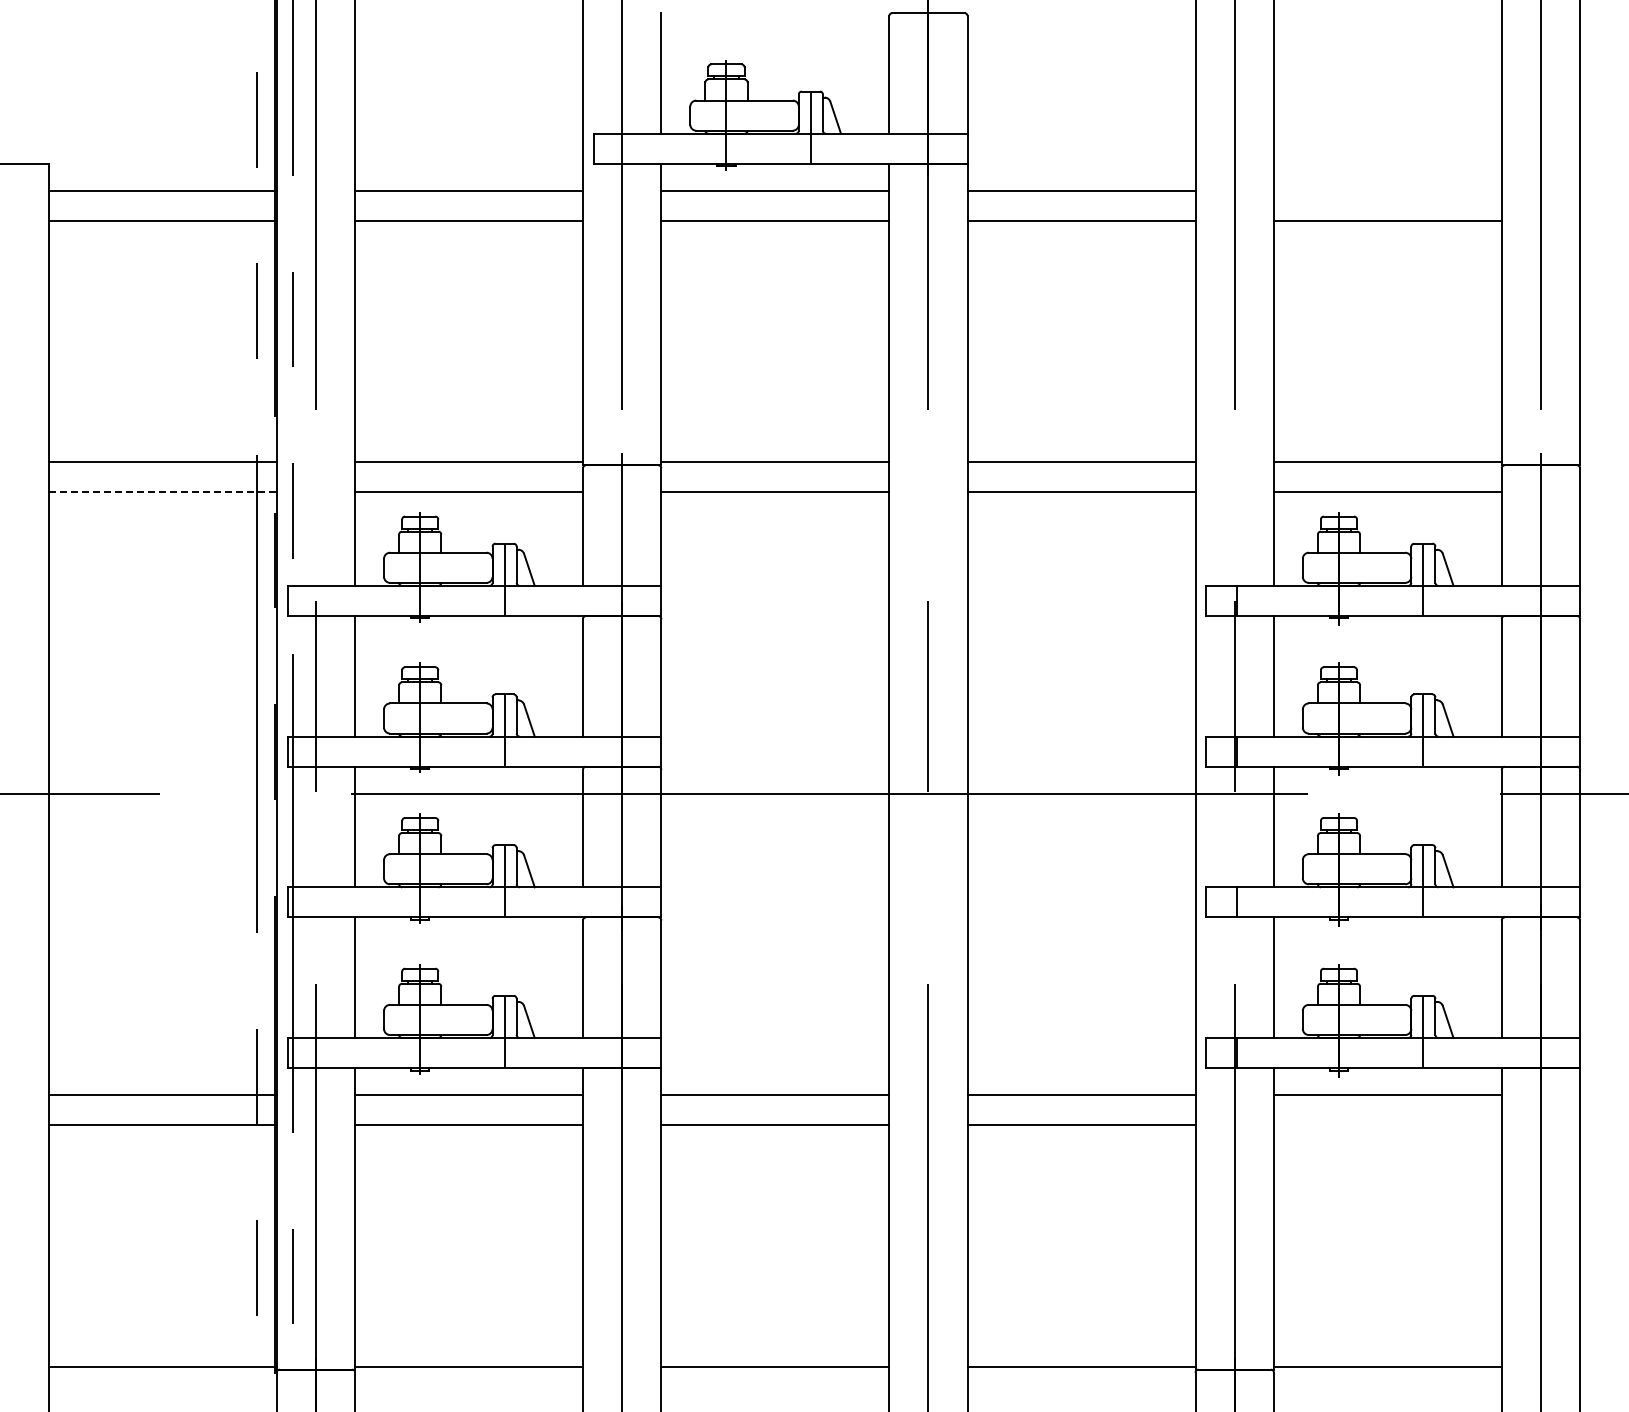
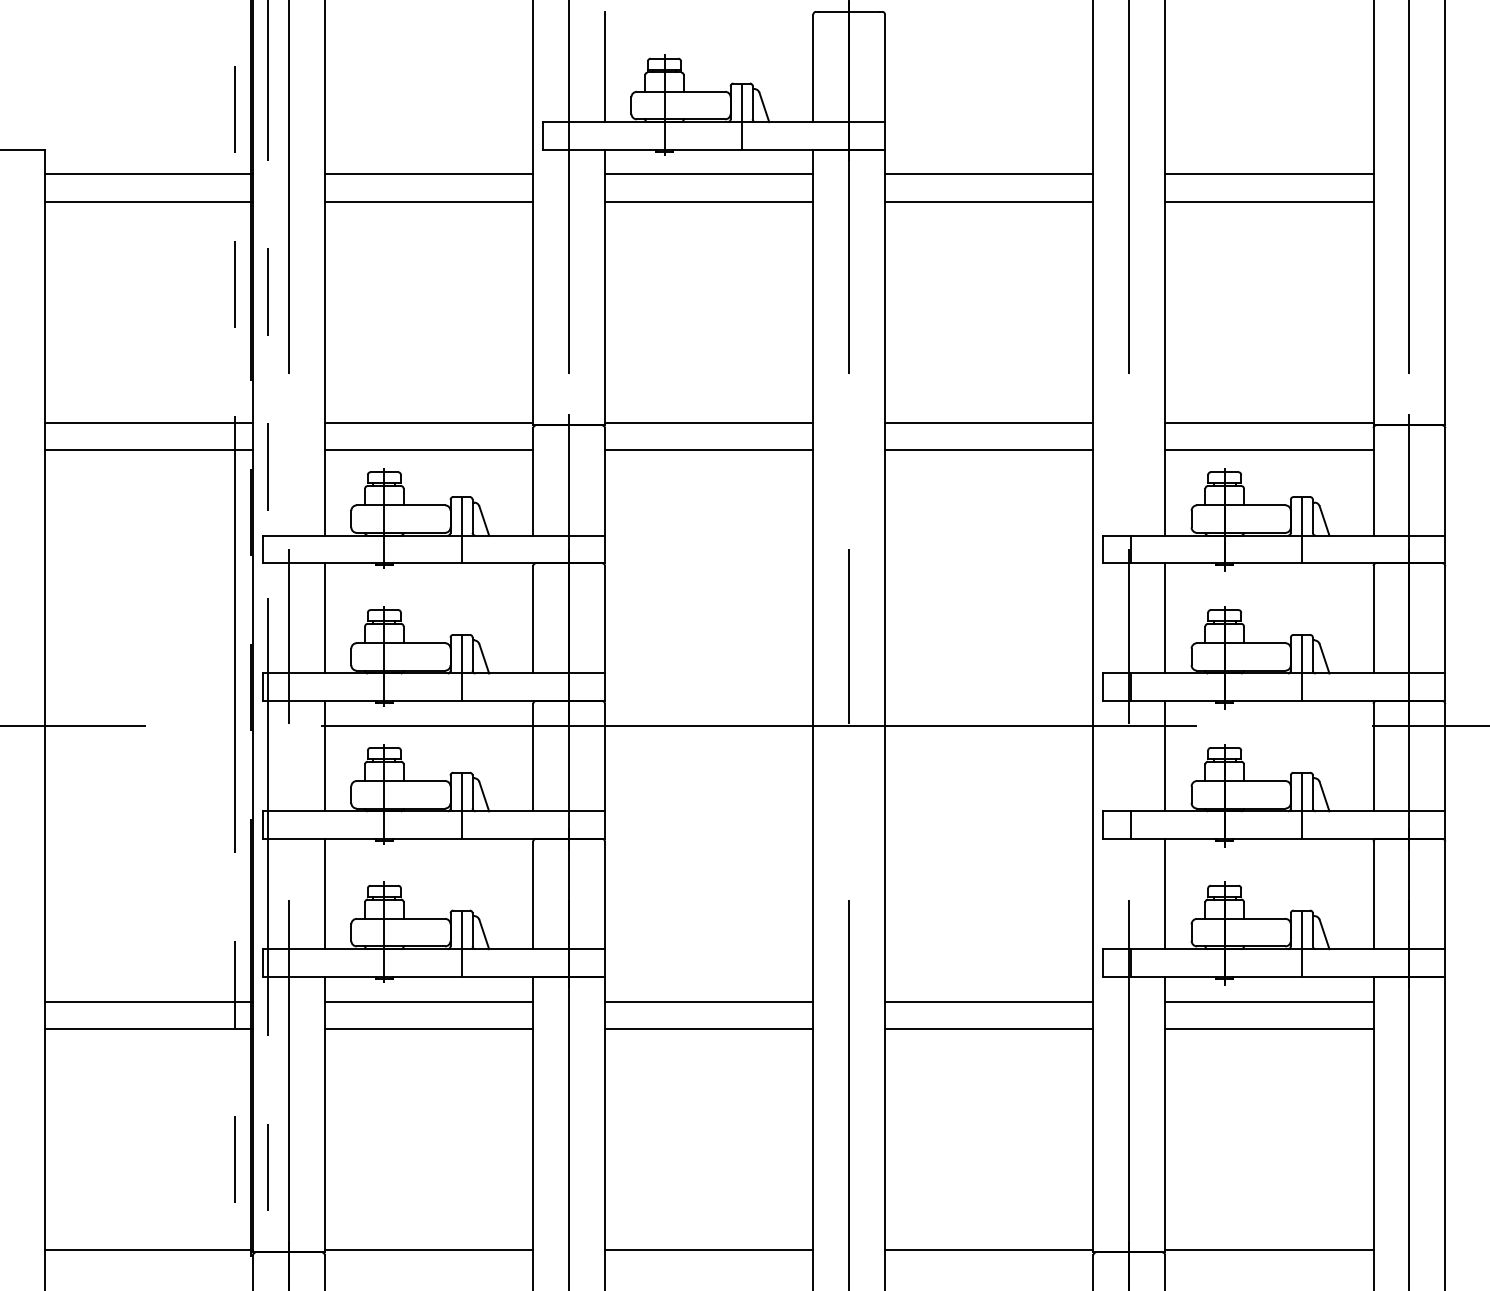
line: (1387, 191) -> (1269, 174), added
line: (162, 492) -> (148, 450), dashed -> solid
line: (1387, 1125) -> (1269, 1029), added

